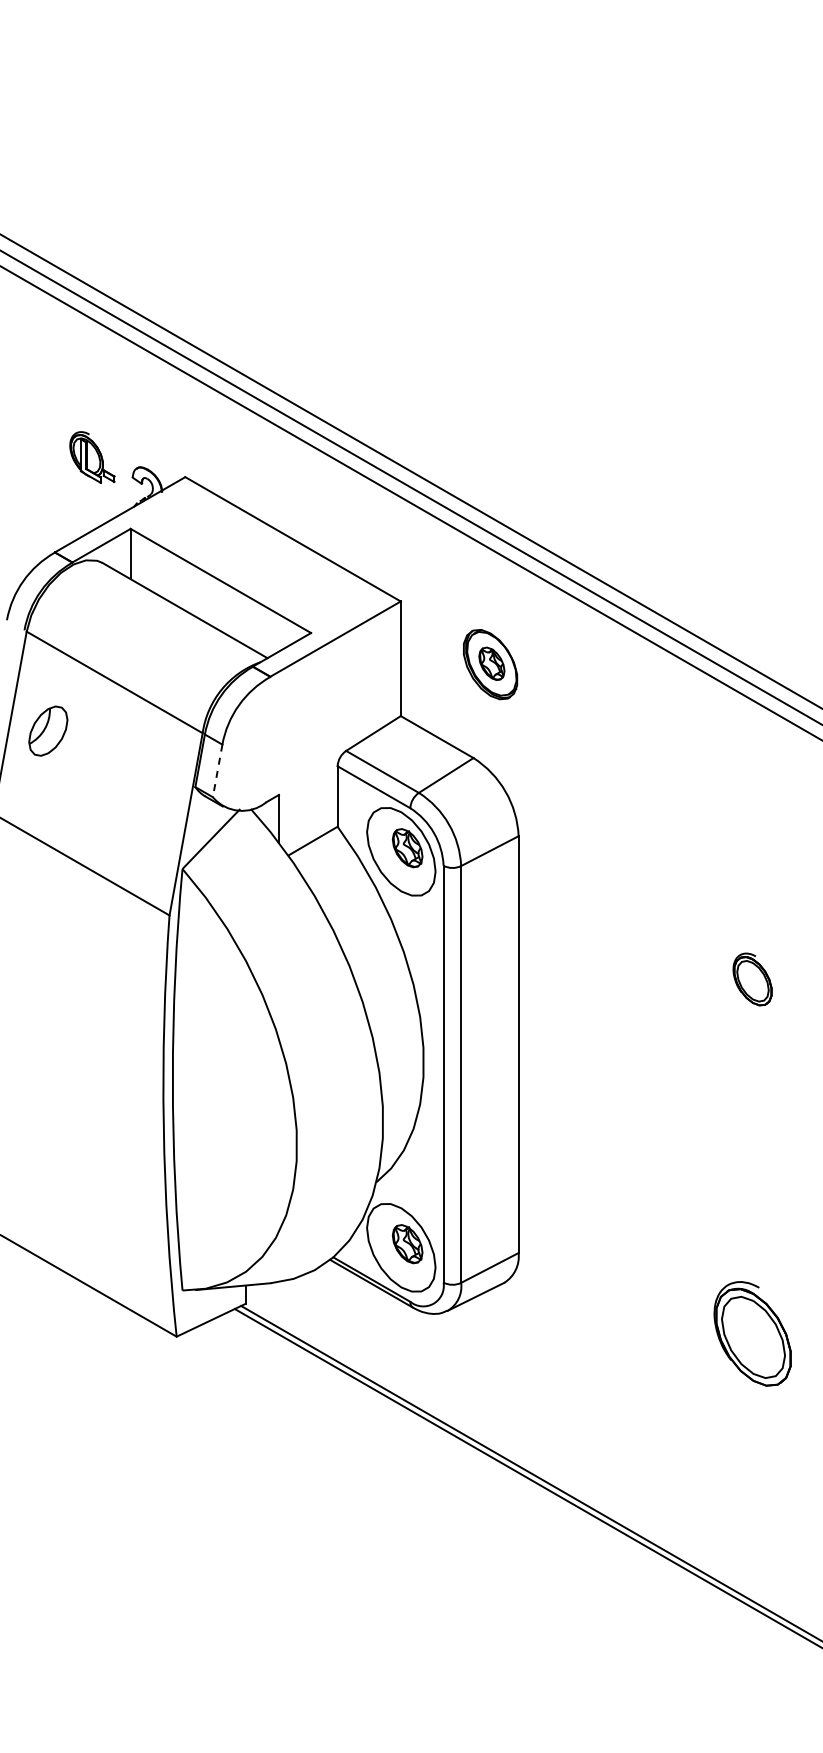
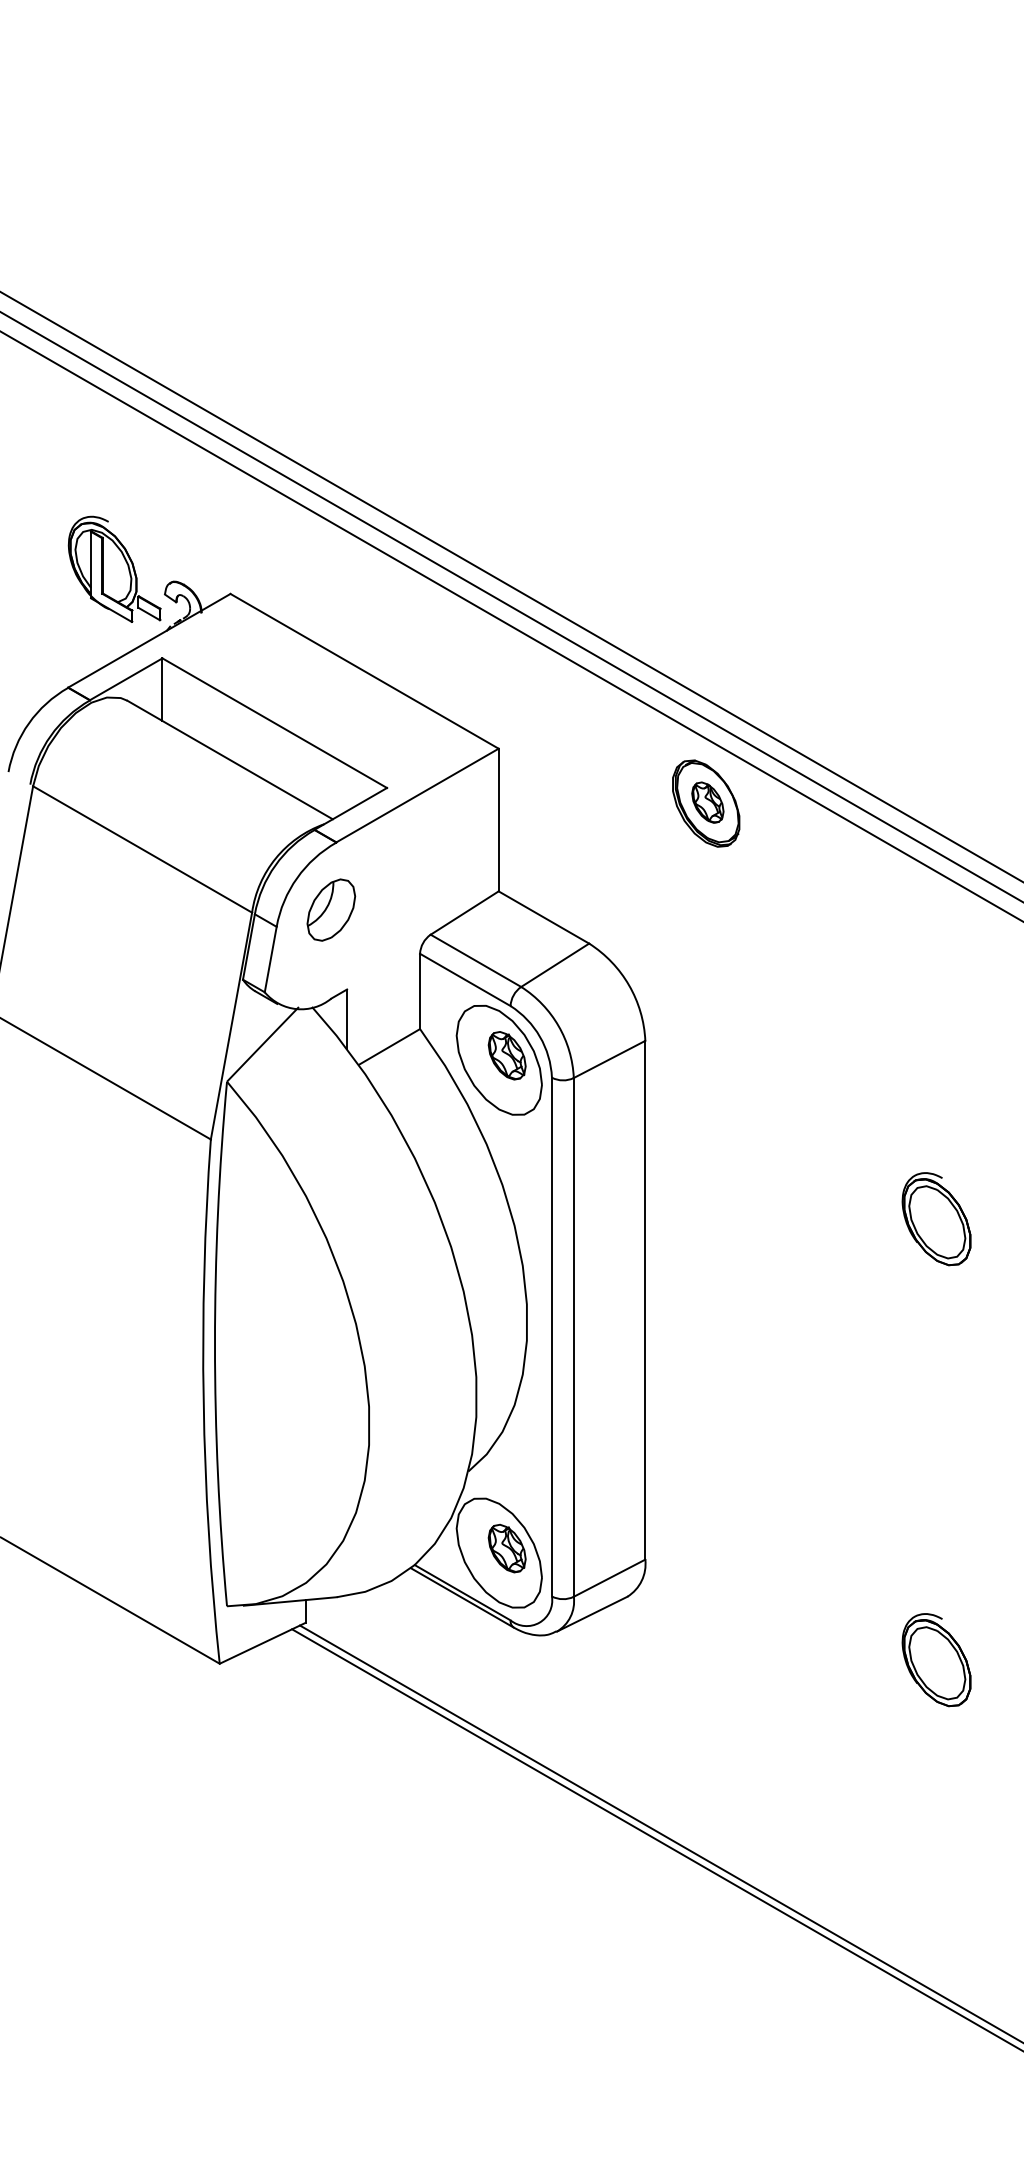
part: (92, 457) -> (114, 569), size x1.67
part: (490, 664) -> (706, 803), moved
part: (48, 730) -> (331, 909), moved
line: (217, 770) -> (270, 959), dashed -> solid
part: (752, 979) -> (936, 1219), size x1.43
part: (752, 1333) -> (936, 1659), size x0.71

